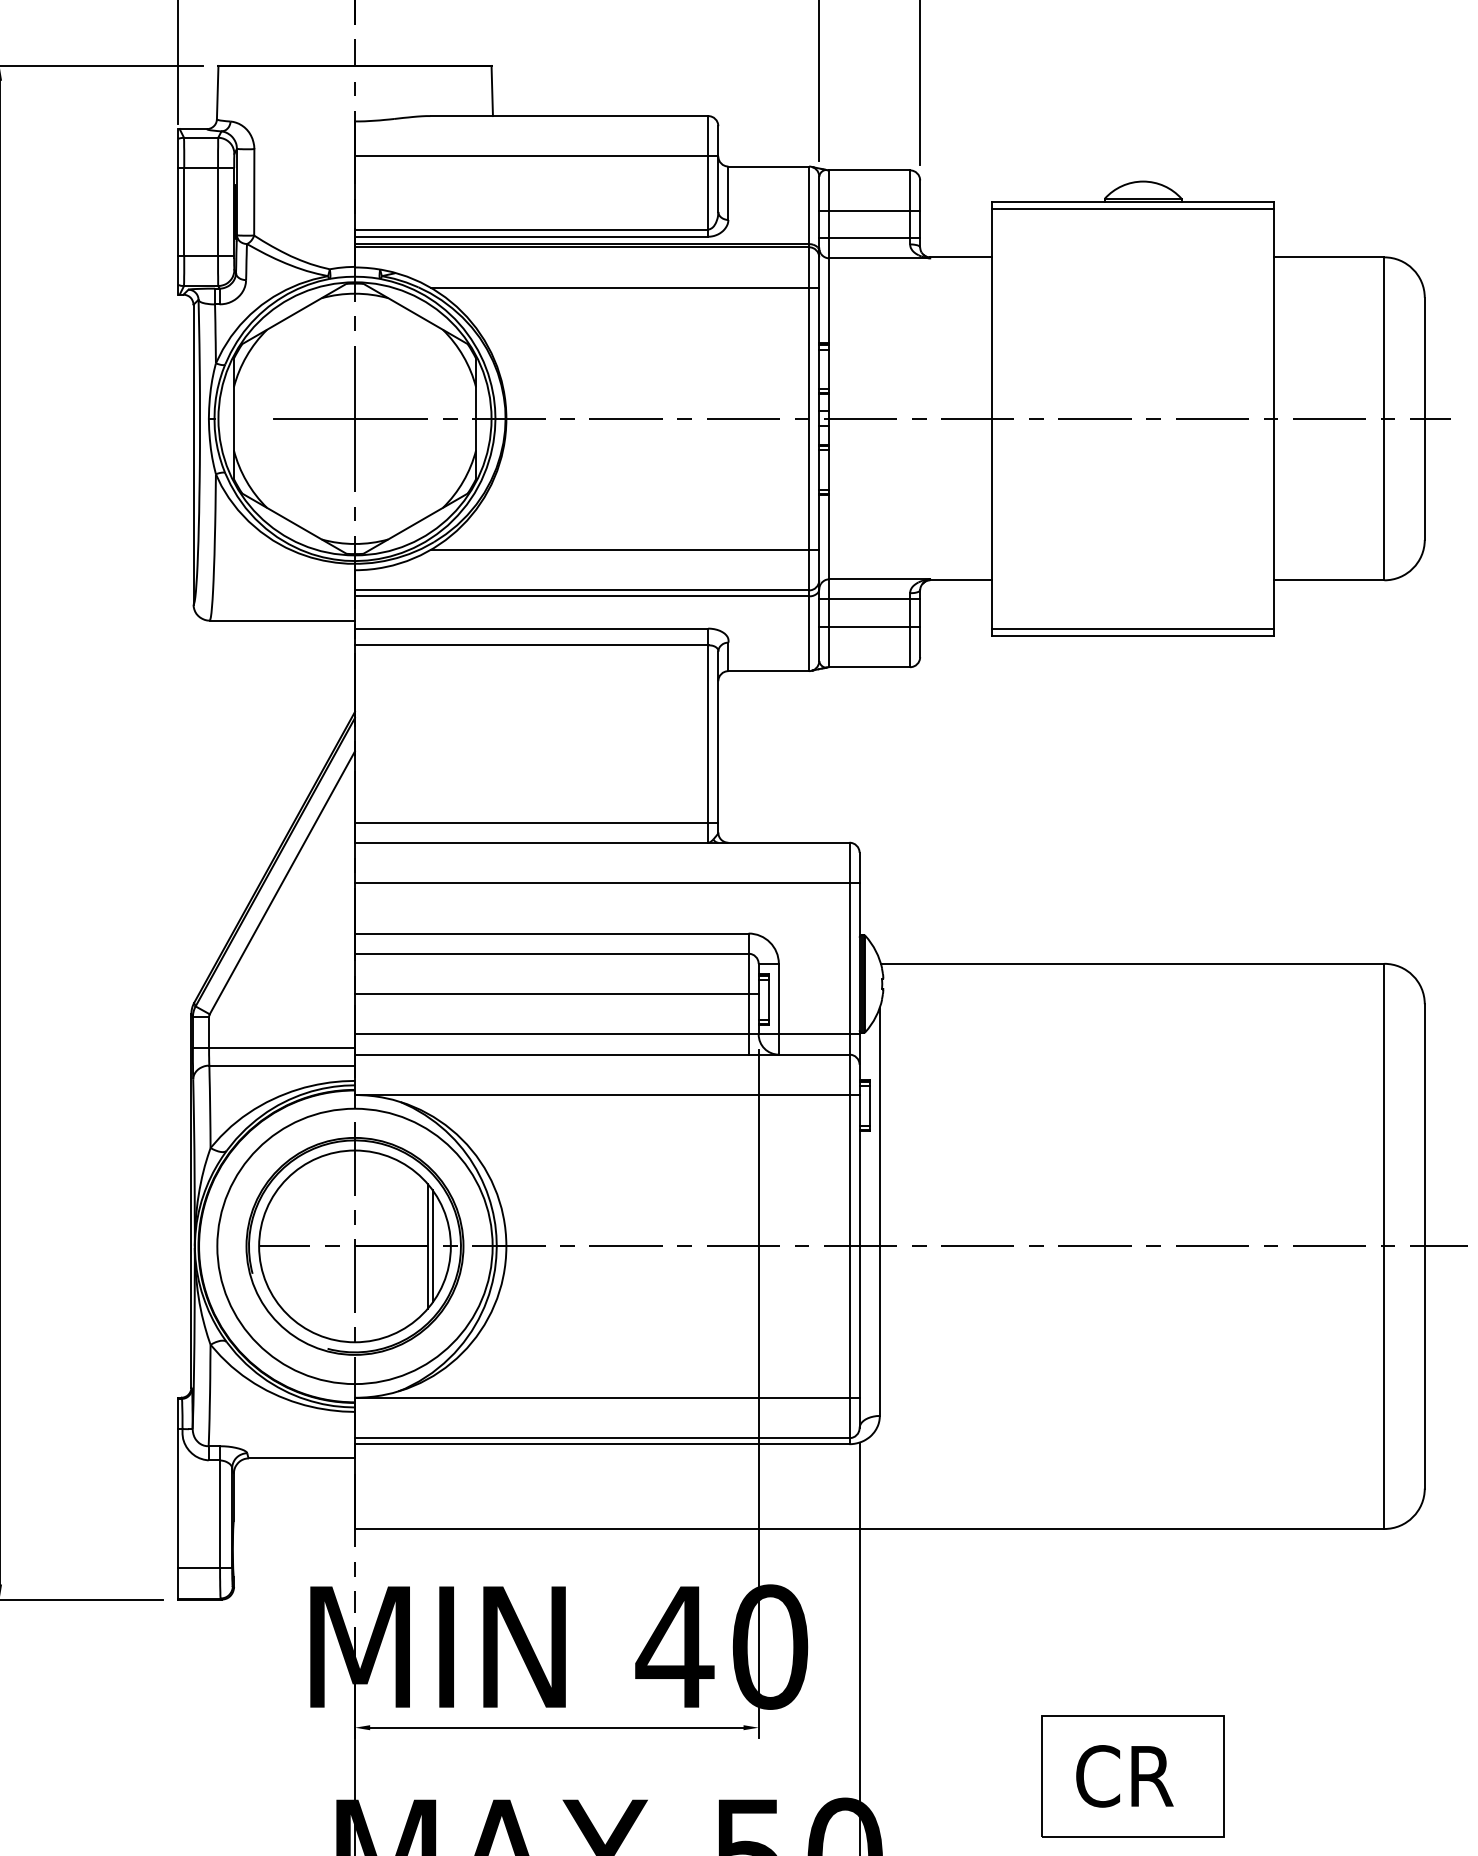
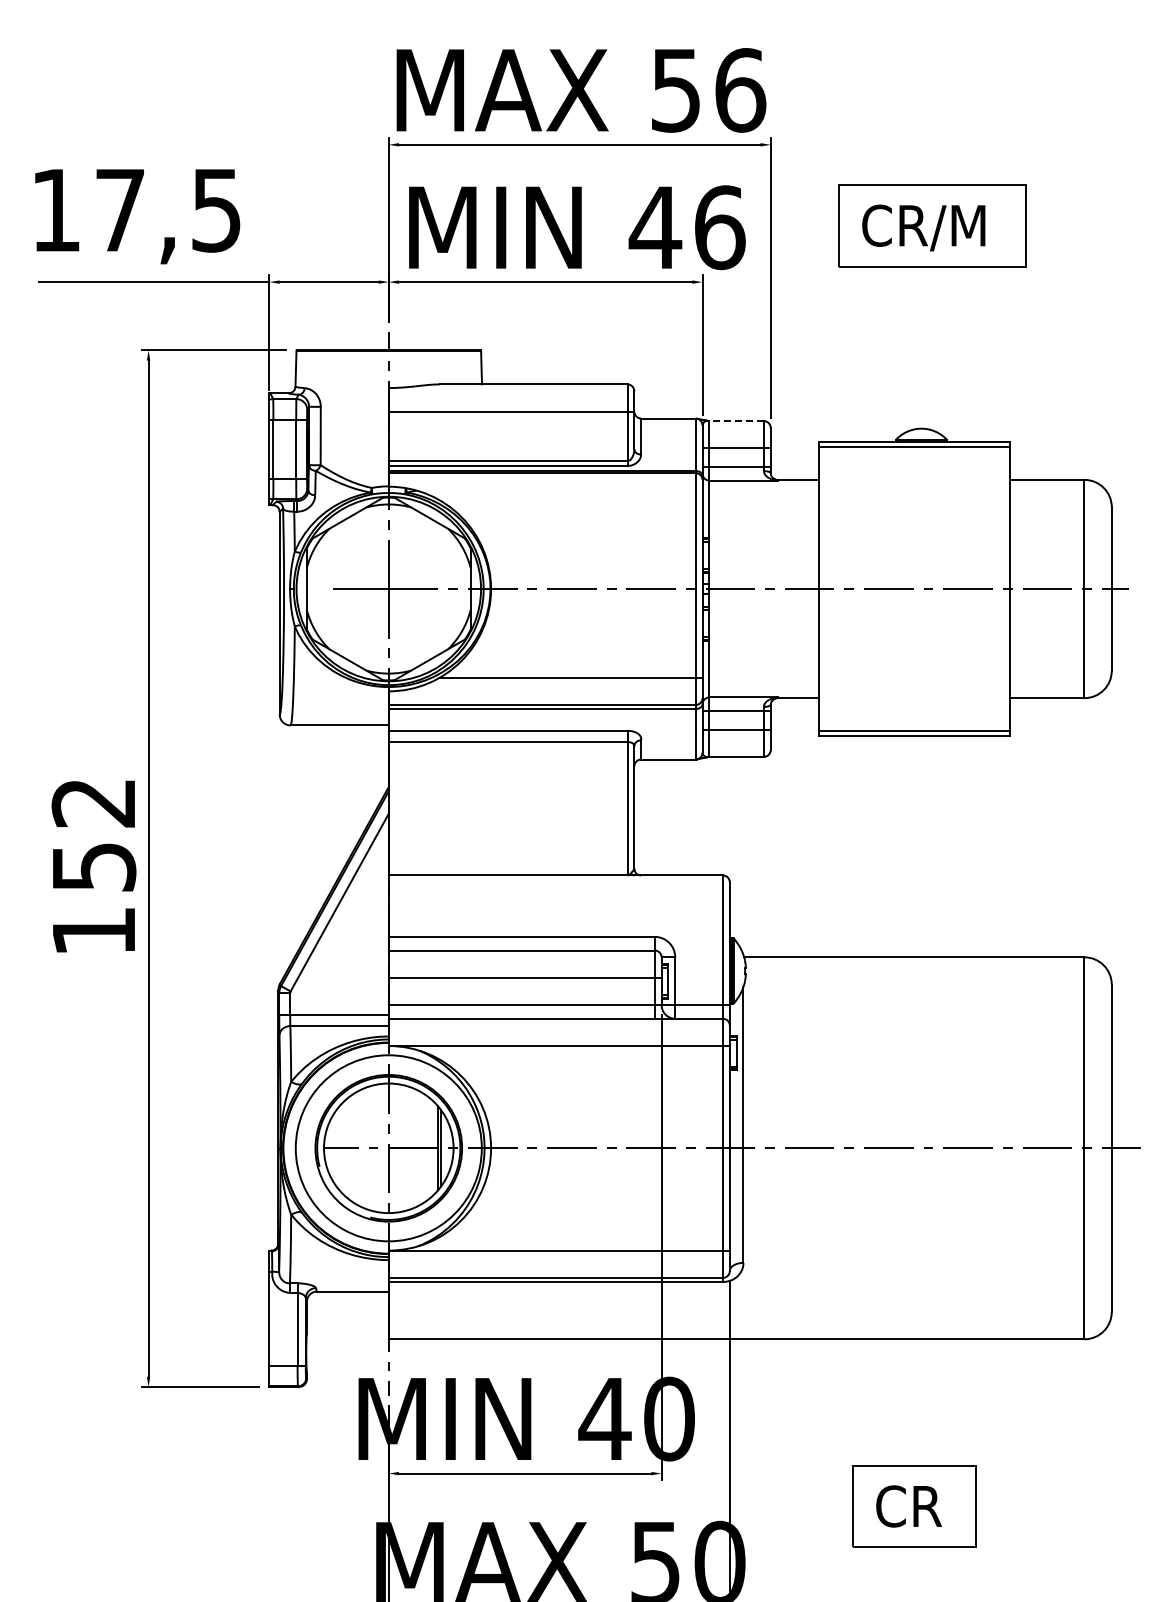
line: (869, 170) -> (736, 421), solid -> dashed
line: (623, 287) -> (570, 500), removed
line: (536, 822) -> (511, 861), removed
line: (606, 882) -> (558, 902), removed

